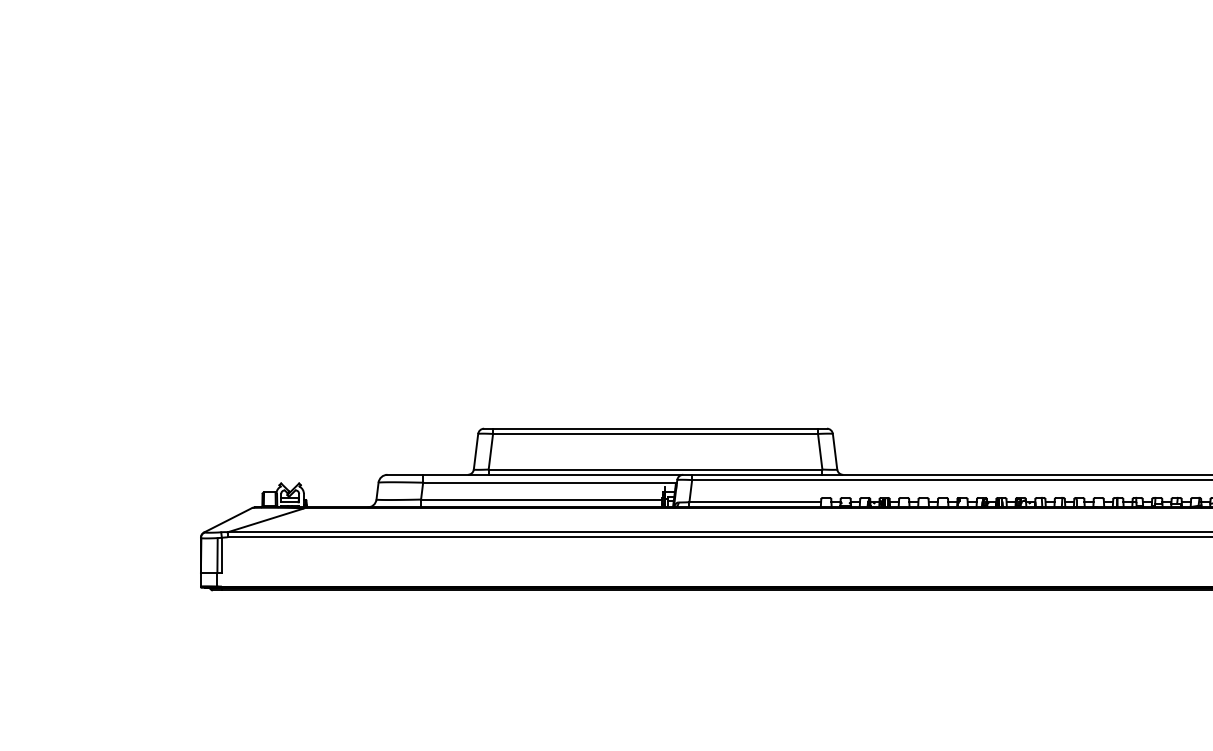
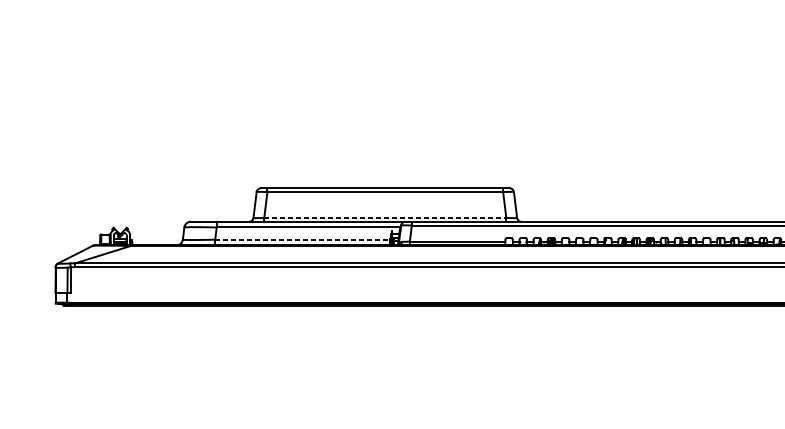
line: (655, 469) -> (385, 217), solid -> dashed
line: (541, 499) -> (302, 239), solid -> dashed

